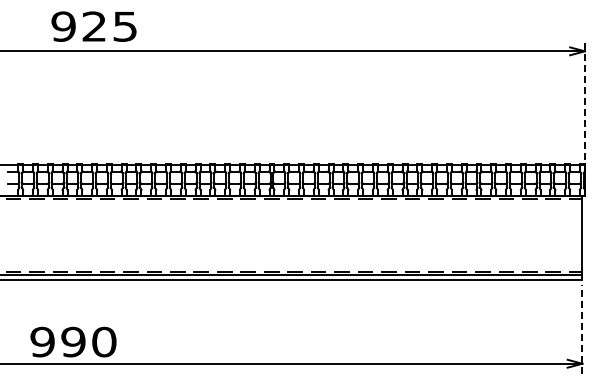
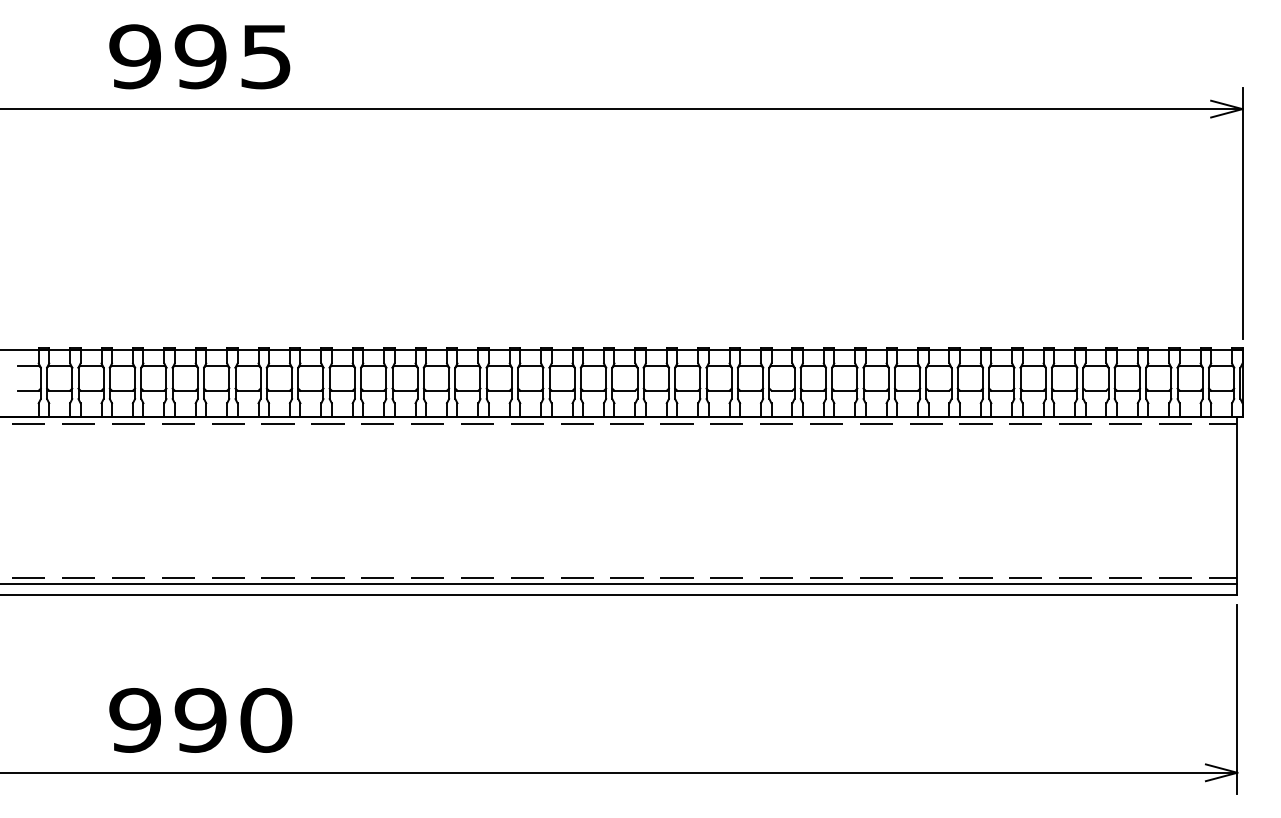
text: (94, 26) -> (200, 56), 925 -> 995
line: (584, 100) -> (1241, 213), dashed -> solid
line: (582, 328) -> (1237, 697), dashed -> solid
text: (73, 341) -> (200, 719), moved

